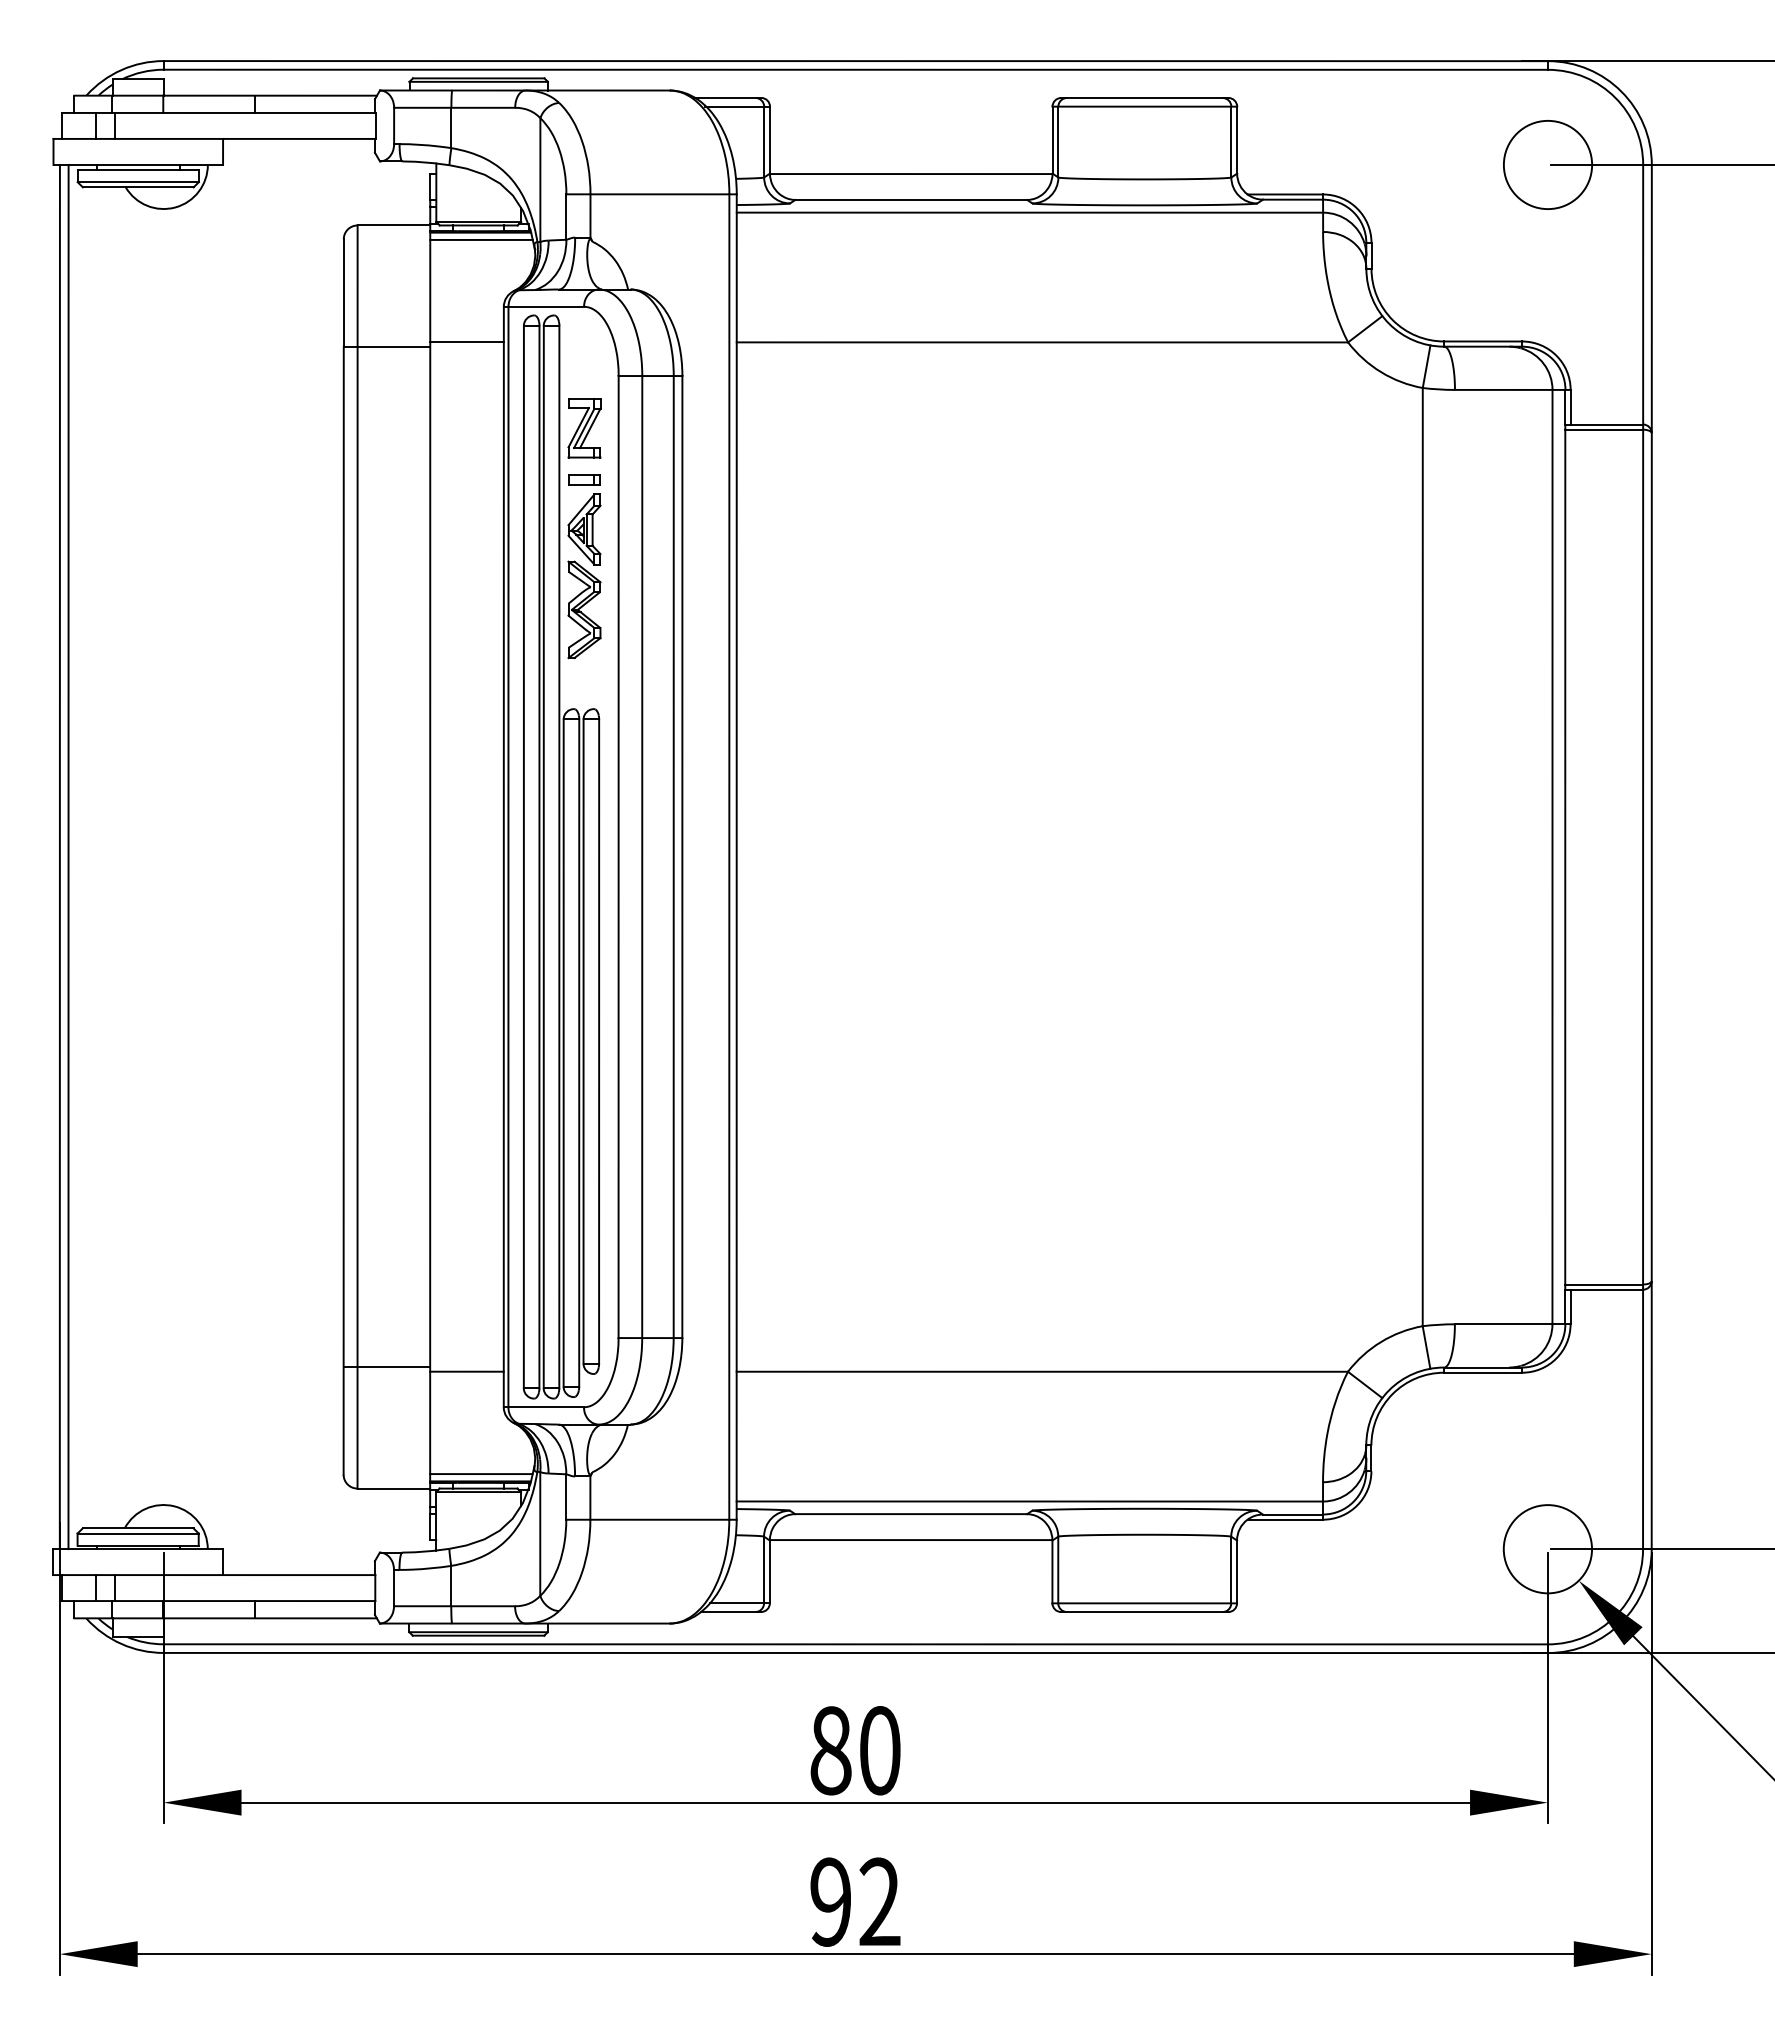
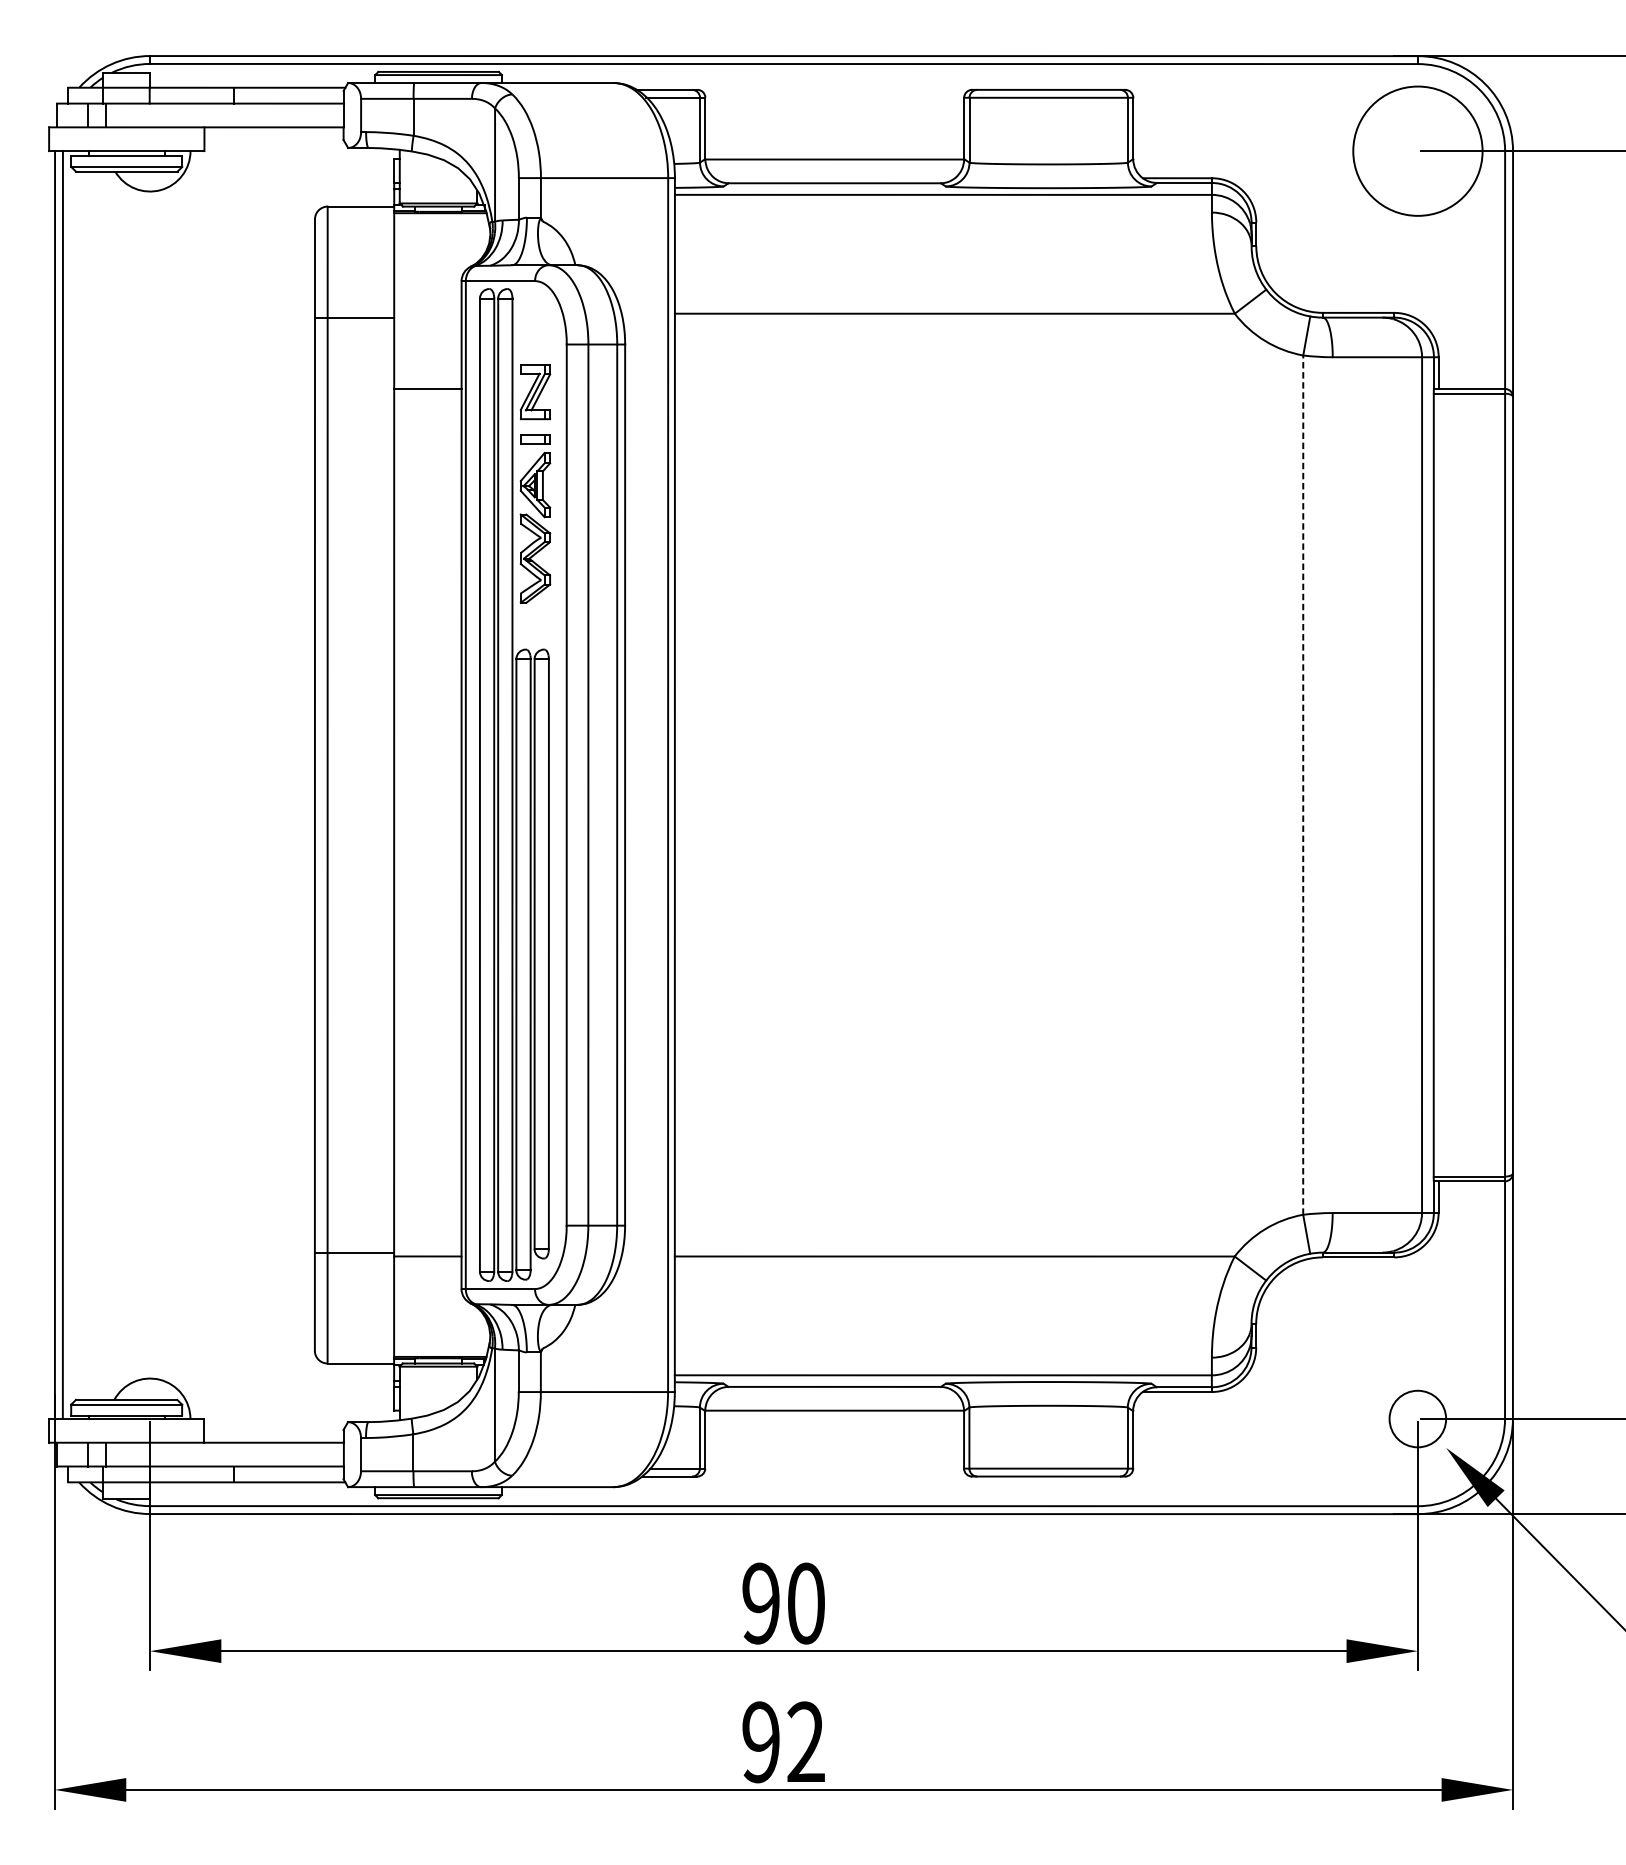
circle: (1547, 164) -> (1417, 150), size x1.6
line: (481, 239) -> (441, 219), removed
line: (466, 342) -> (427, 388), moved
line: (1422, 856) -> (1303, 784), solid -> dashed
line: (481, 1474) -> (441, 1350), removed
circle: (1547, 1549) -> (1417, 1419), size x0.7
text: (830, 1750) -> (760, 1603), 80 -> 90

